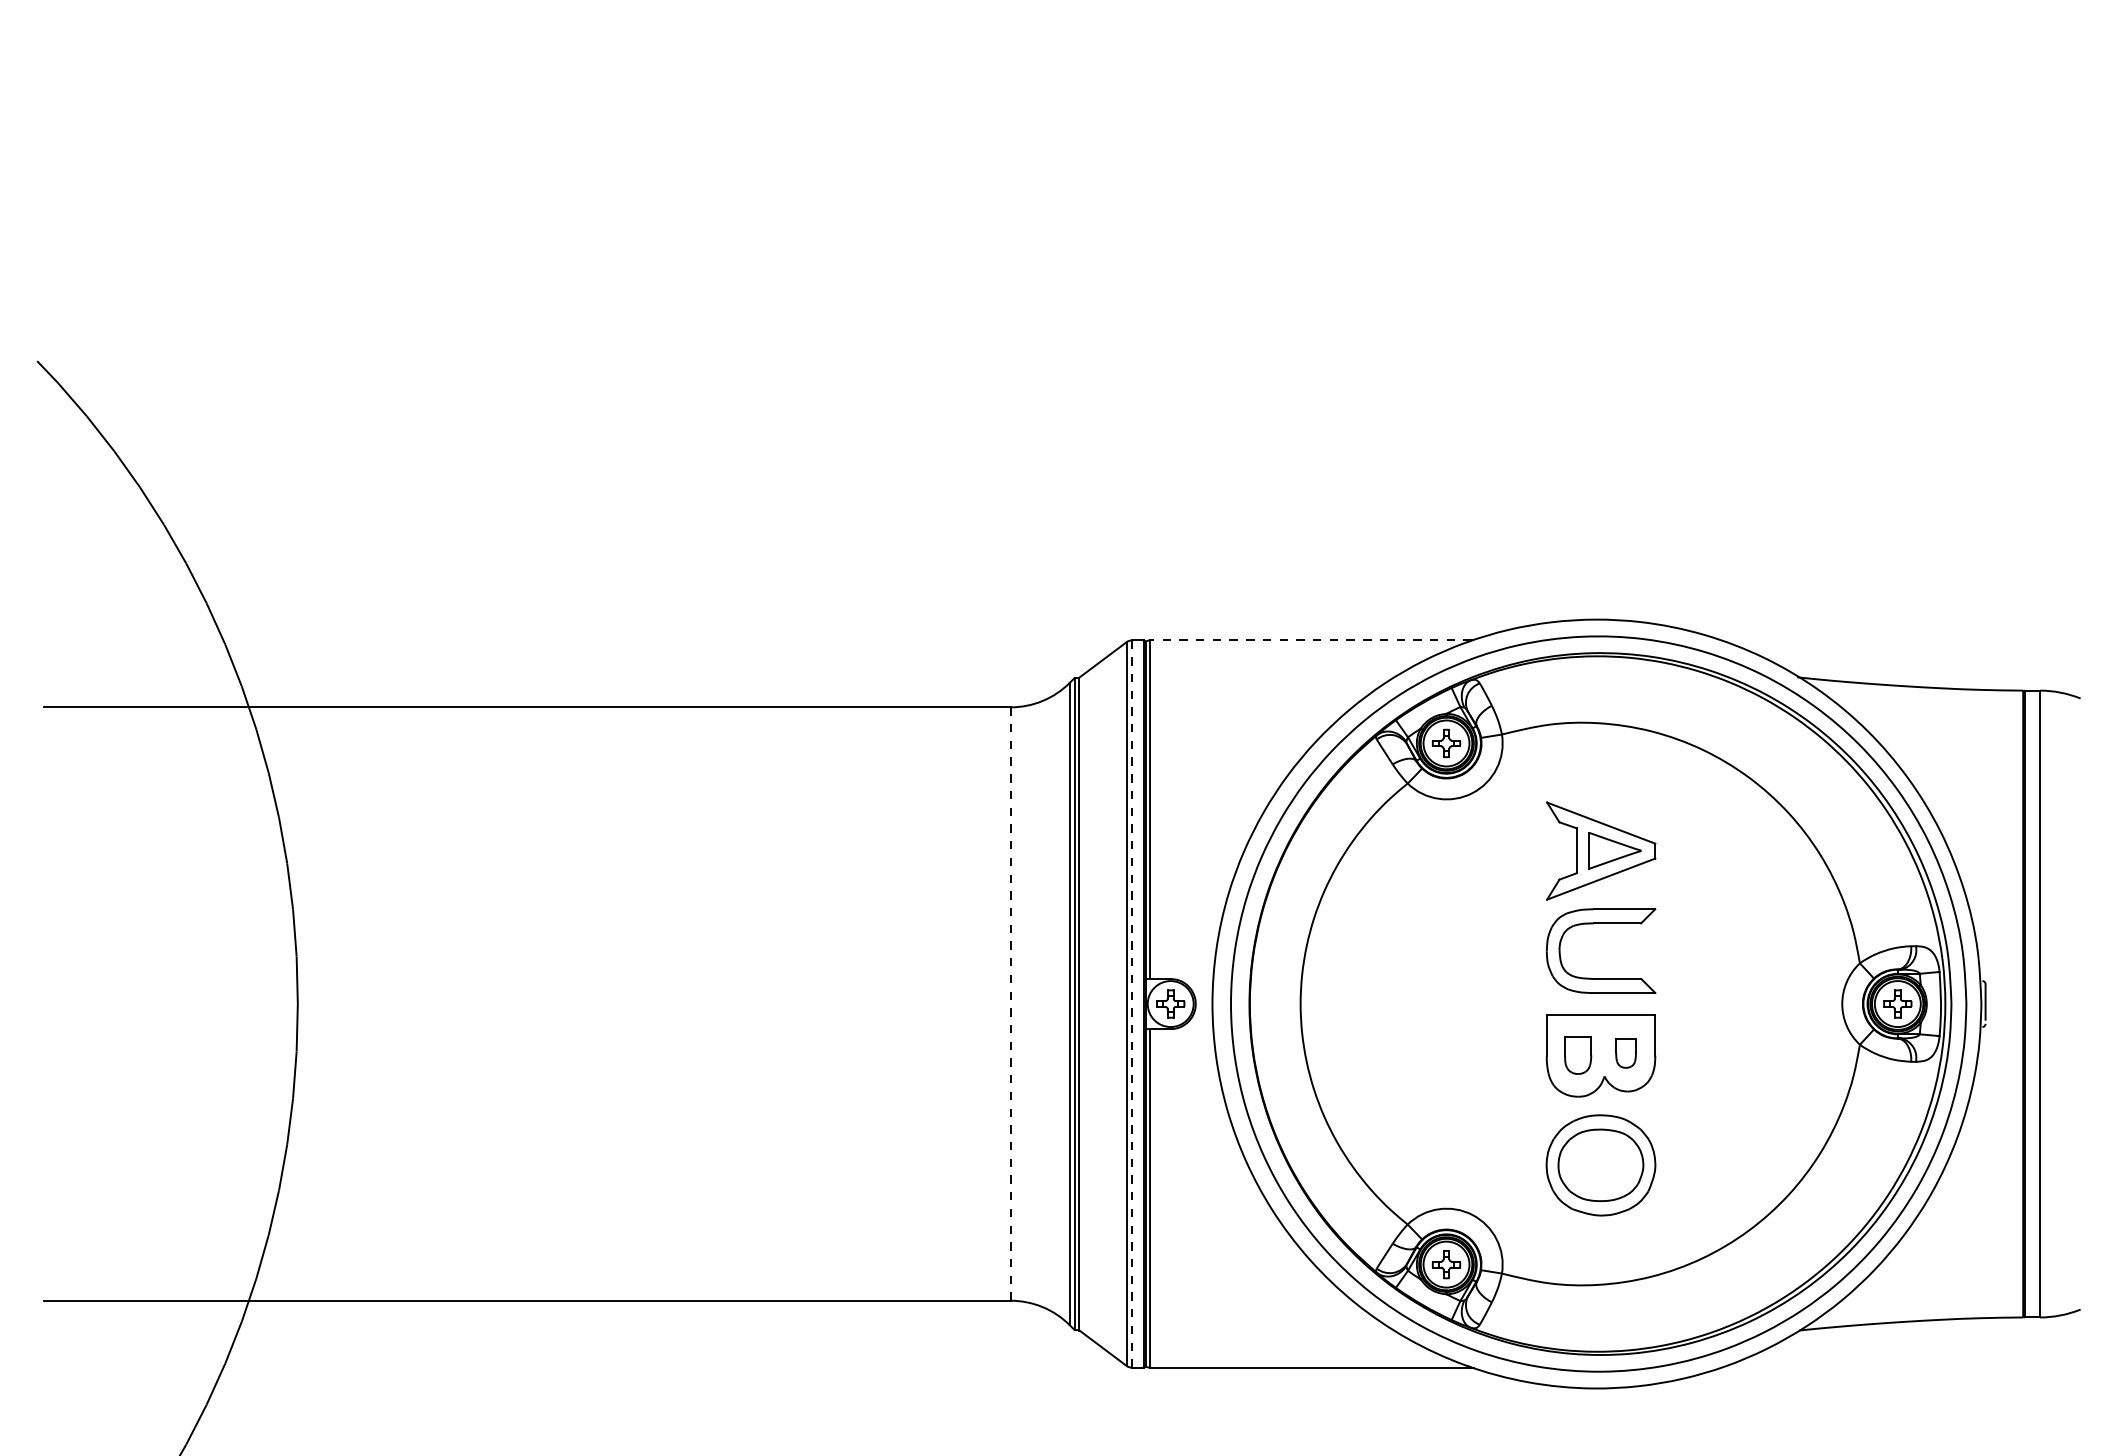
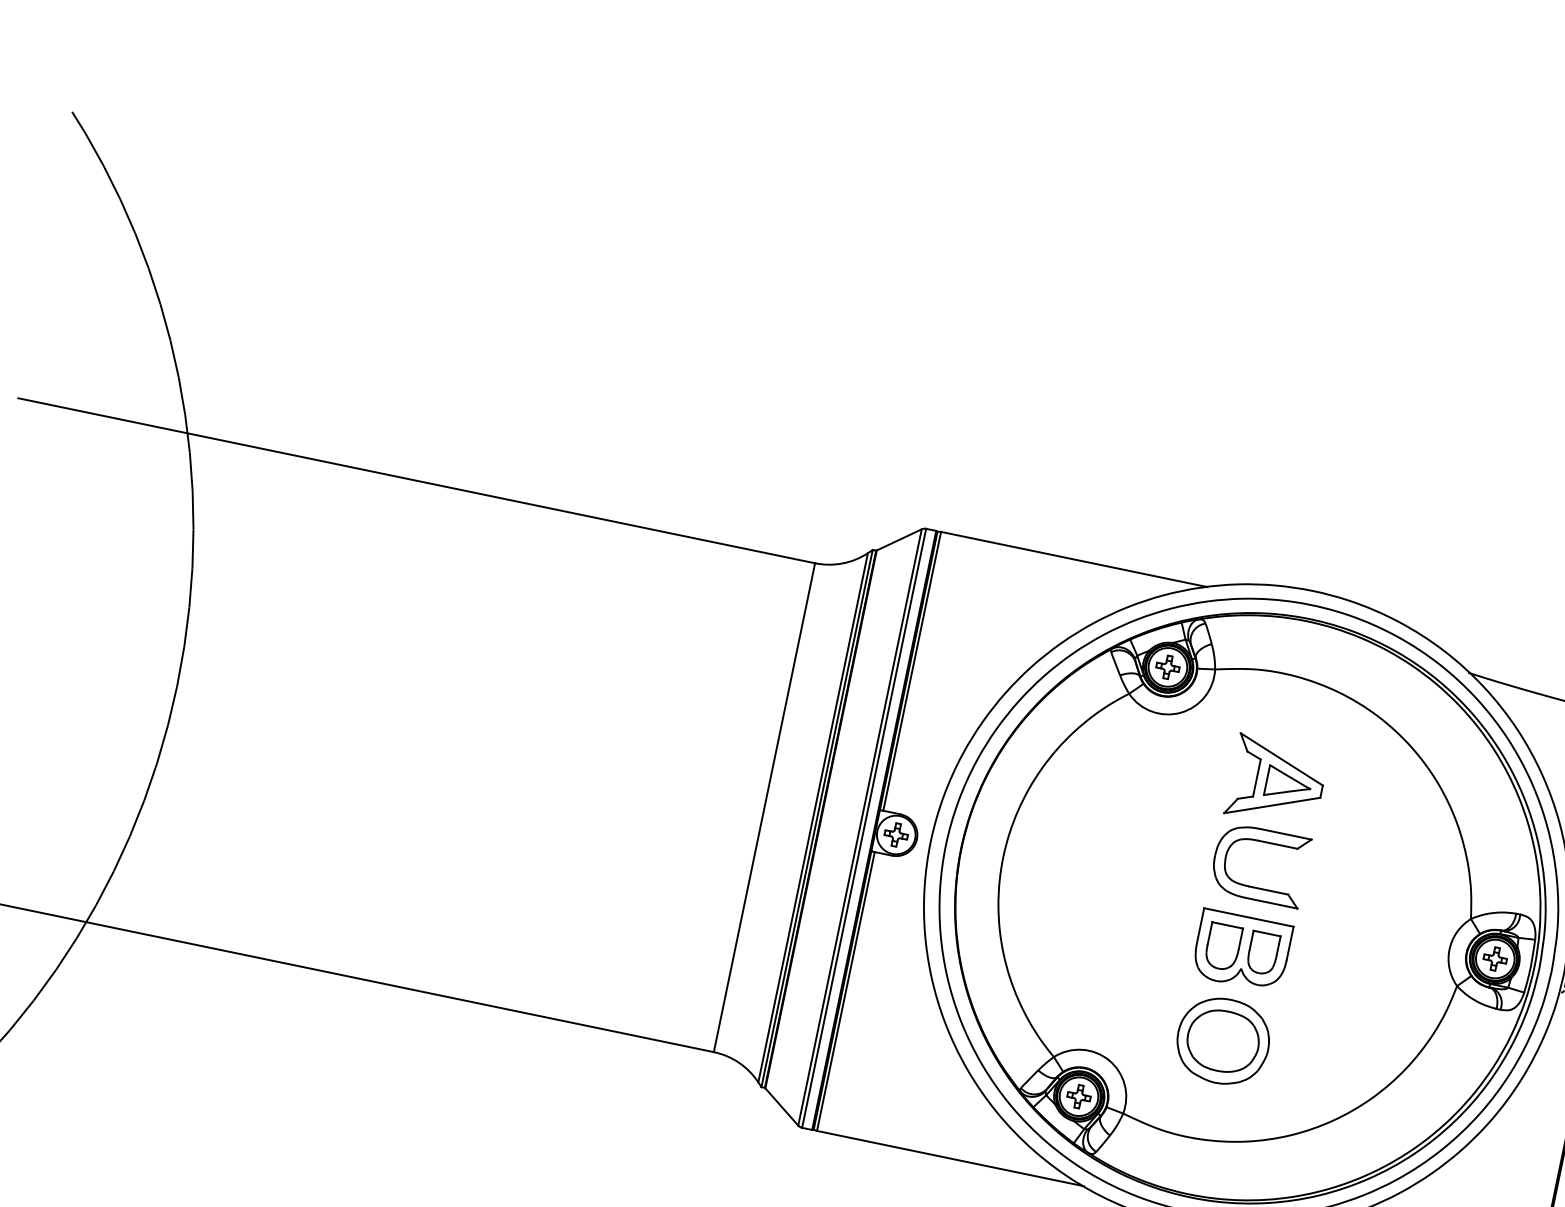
line: (1310, 640) -> (1073, 559), dashed -> solid
line: (1010, 1004) -> (764, 808), dashed -> solid
line: (1131, 1004) -> (863, 828), dashed -> solid
part: (1625, 1053) -> (1262, 953), size x1.67
part: (1577, 1055) -> (1222, 946), size x1.43

